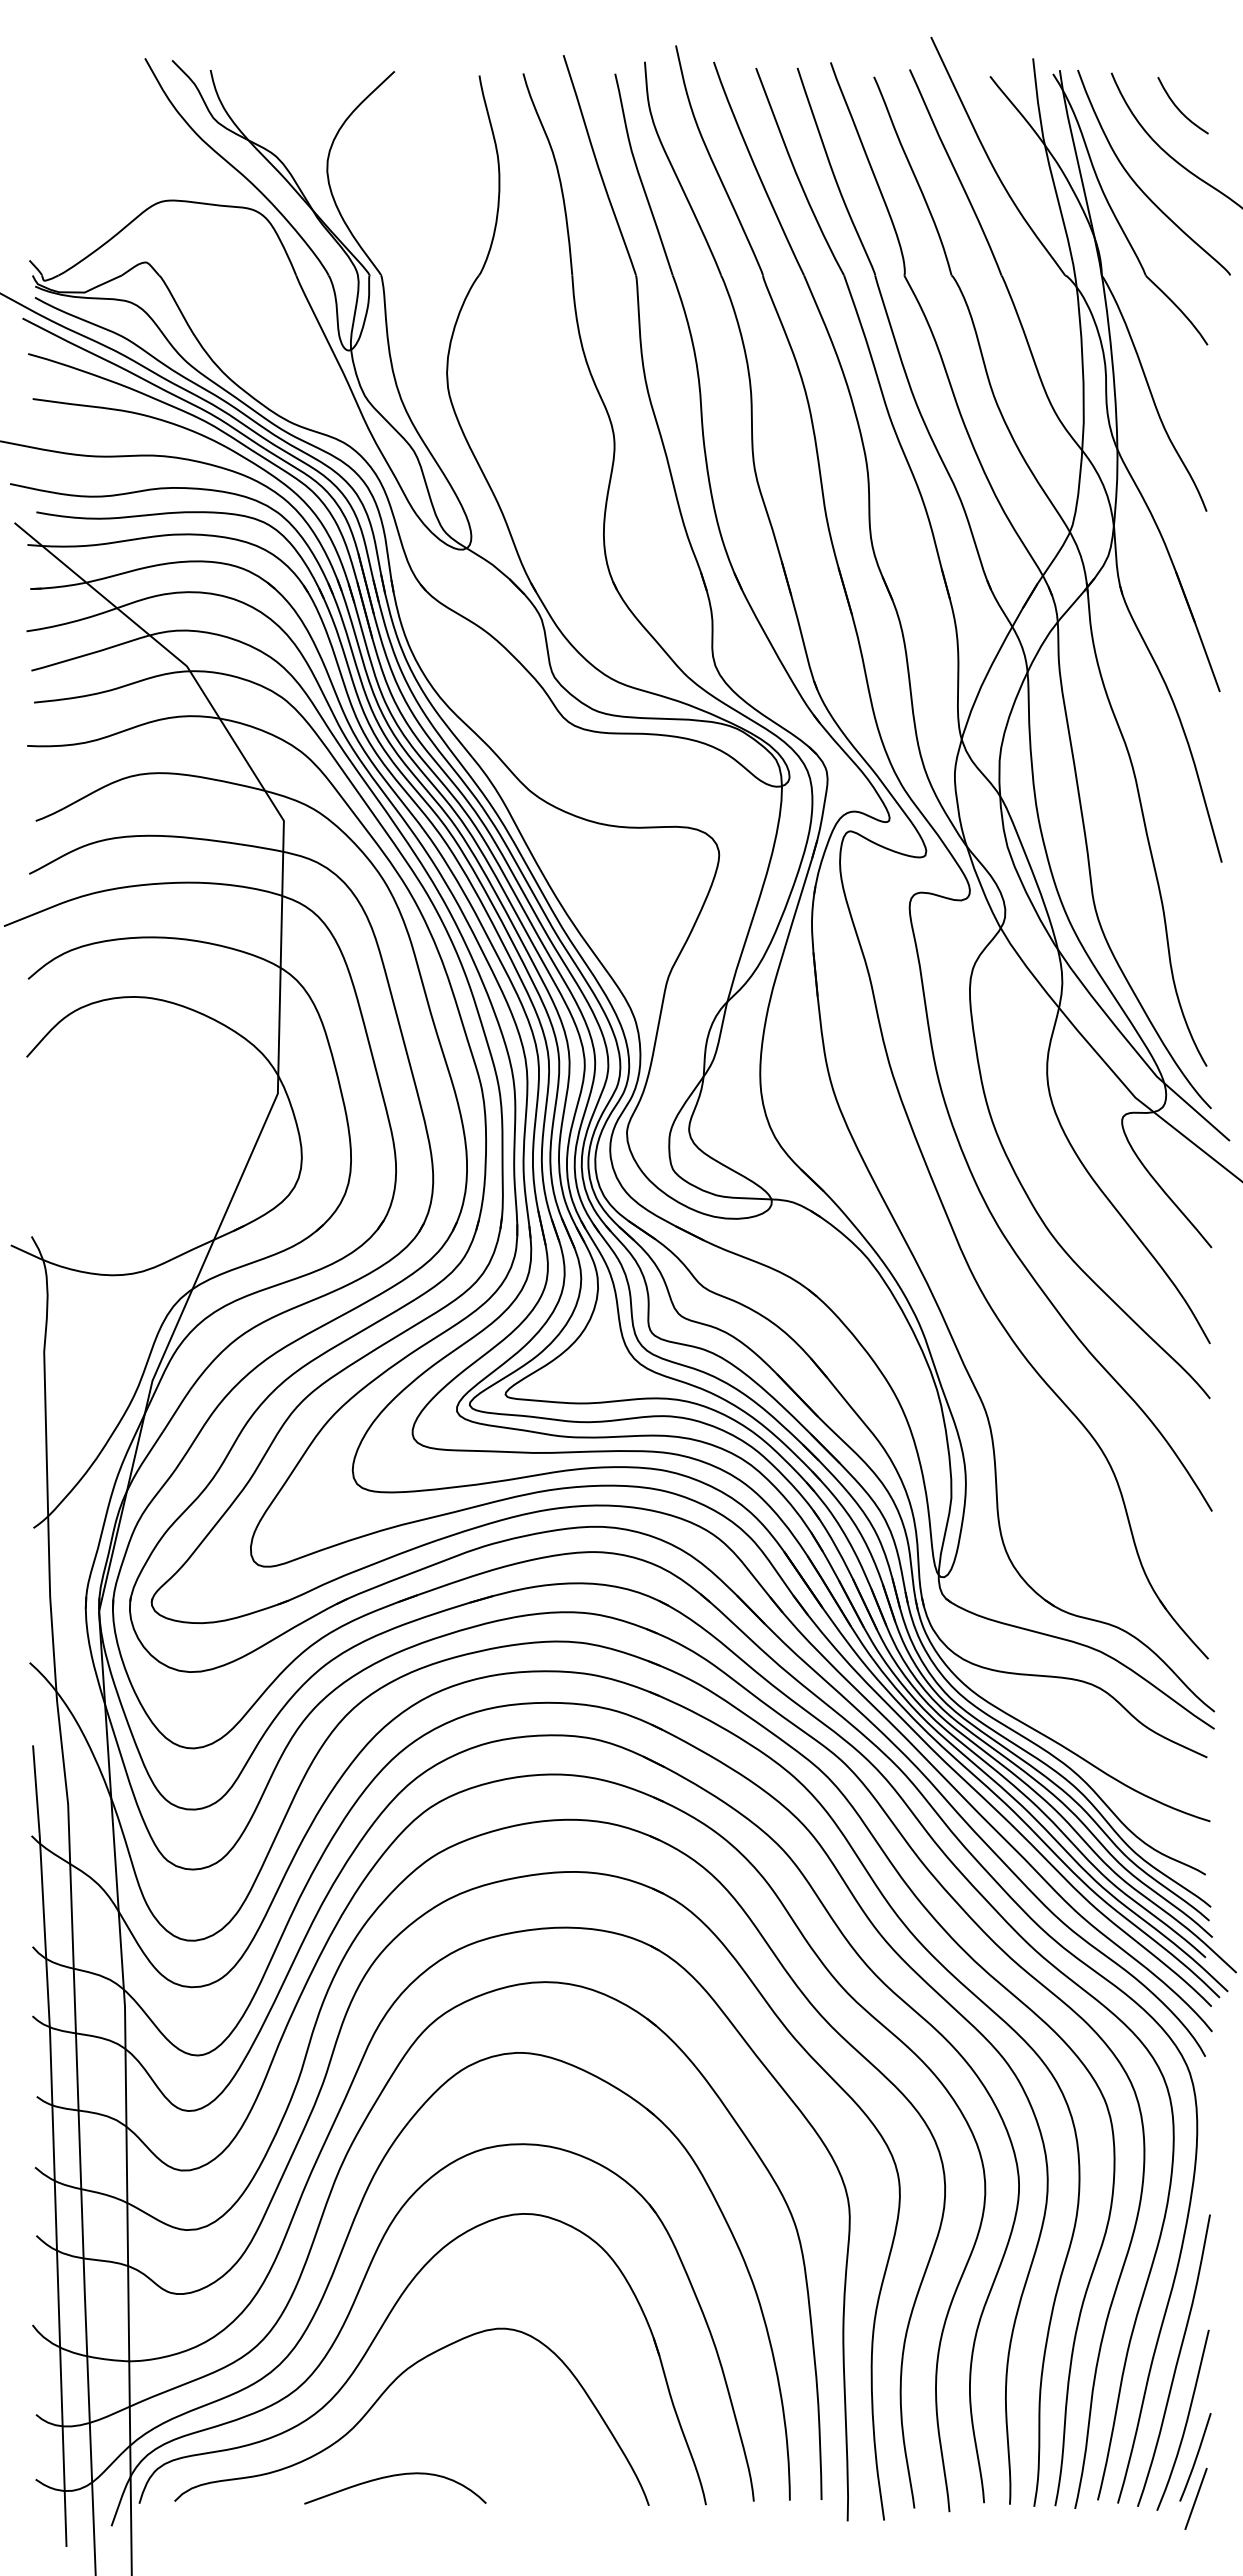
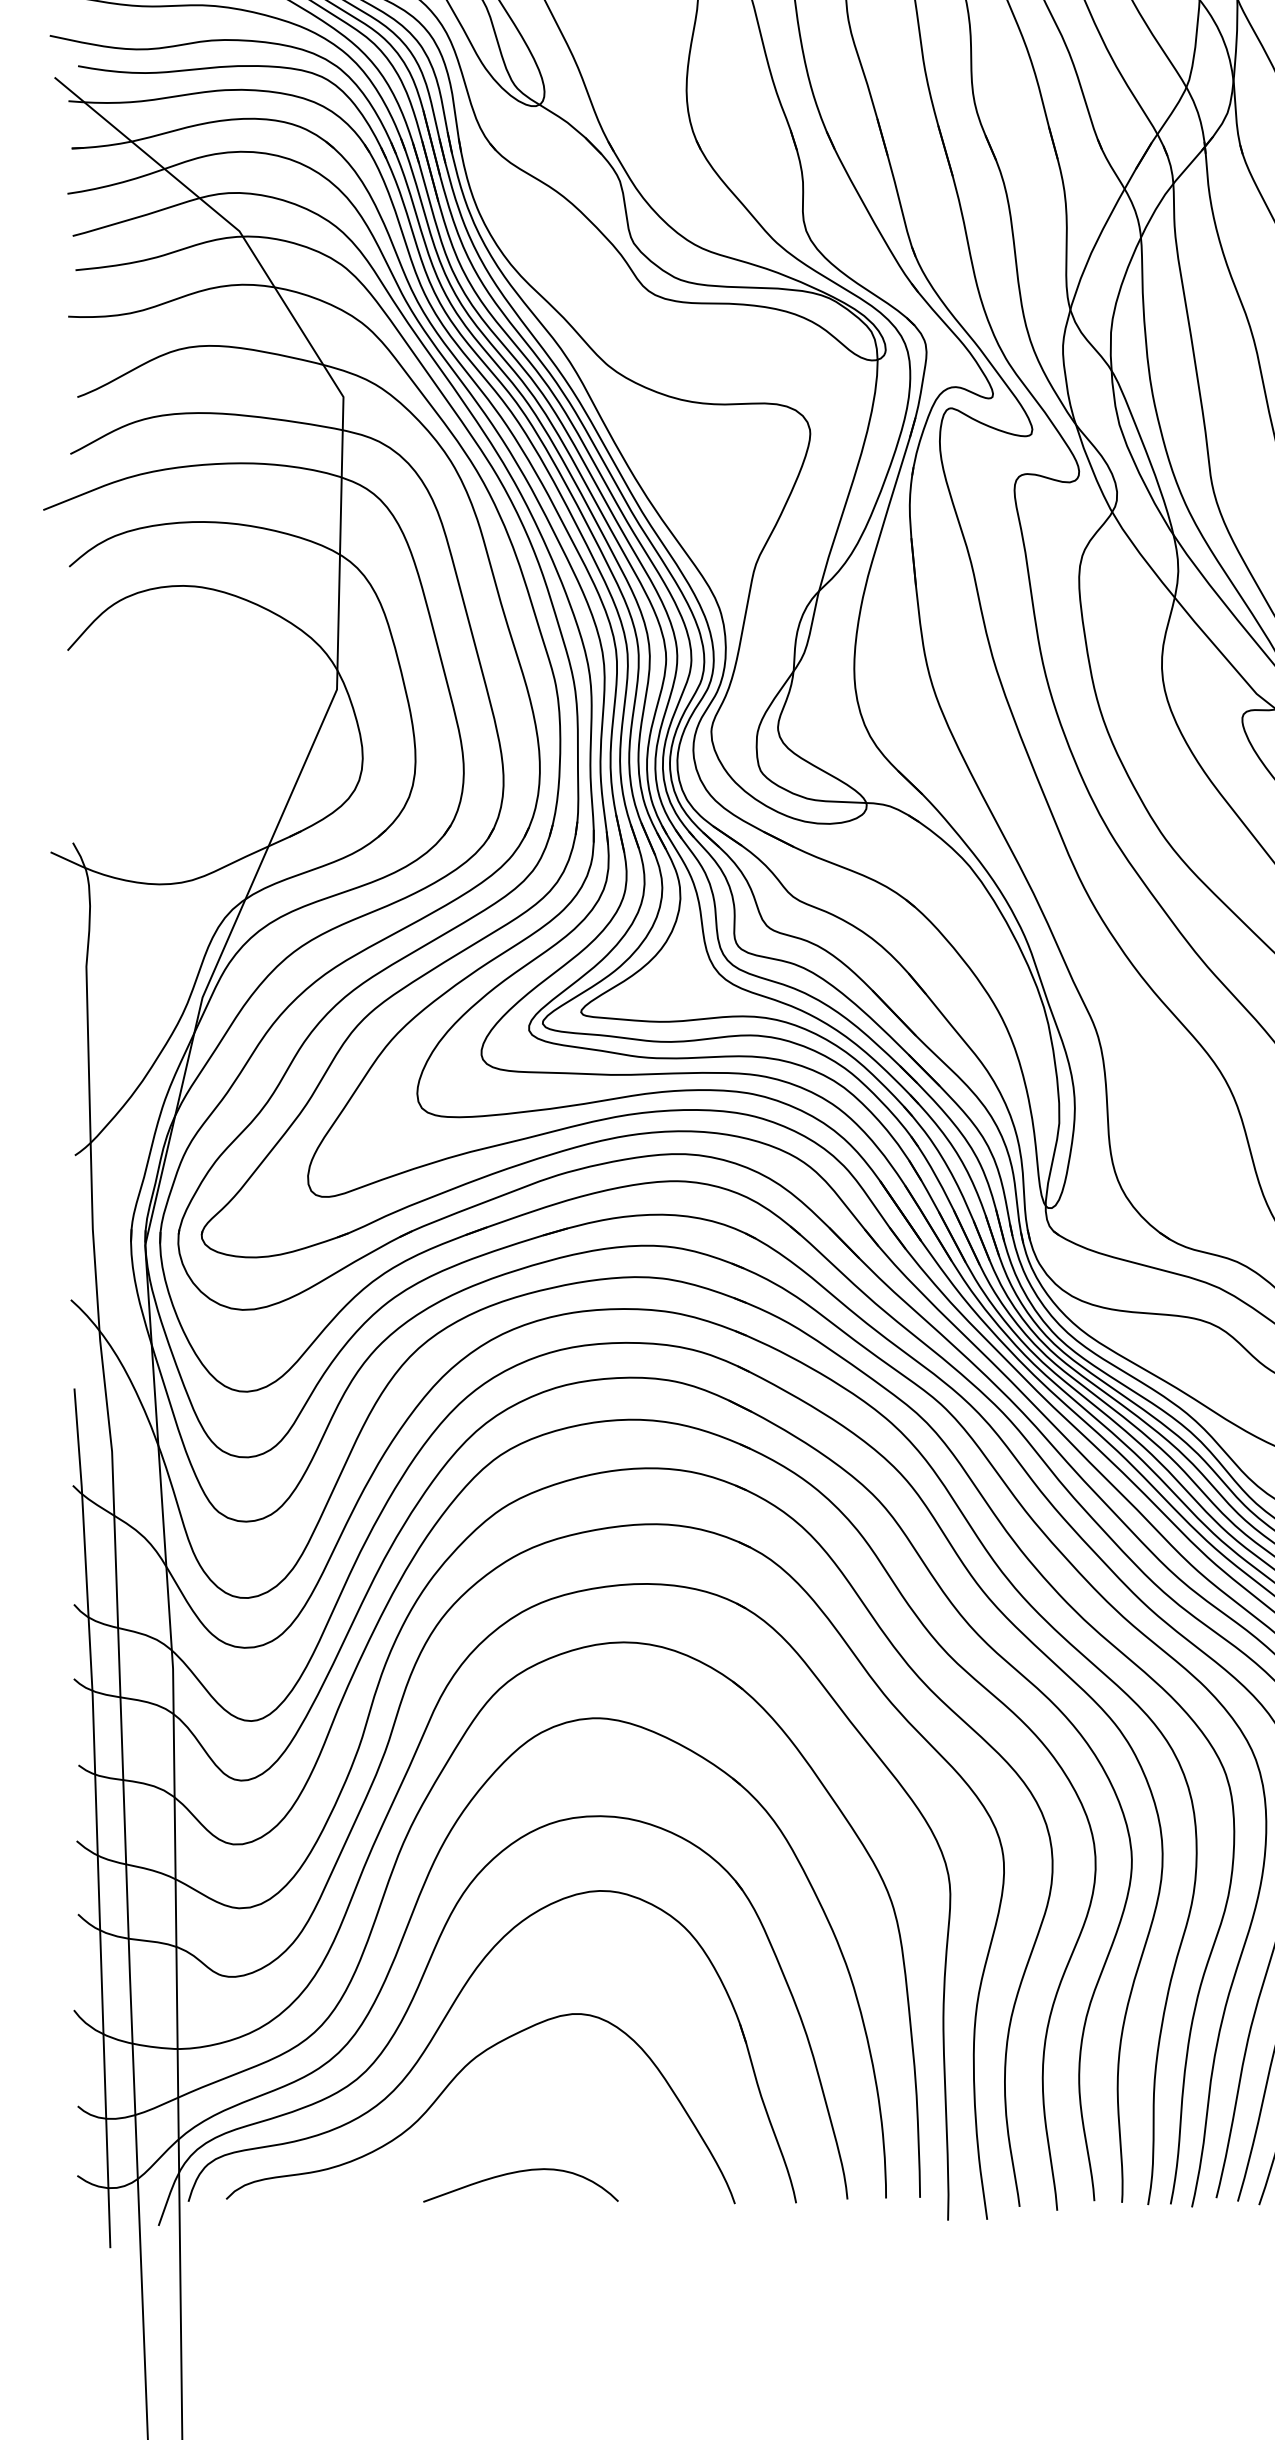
curve: (395, 2476) -> (521, 2172), moved

